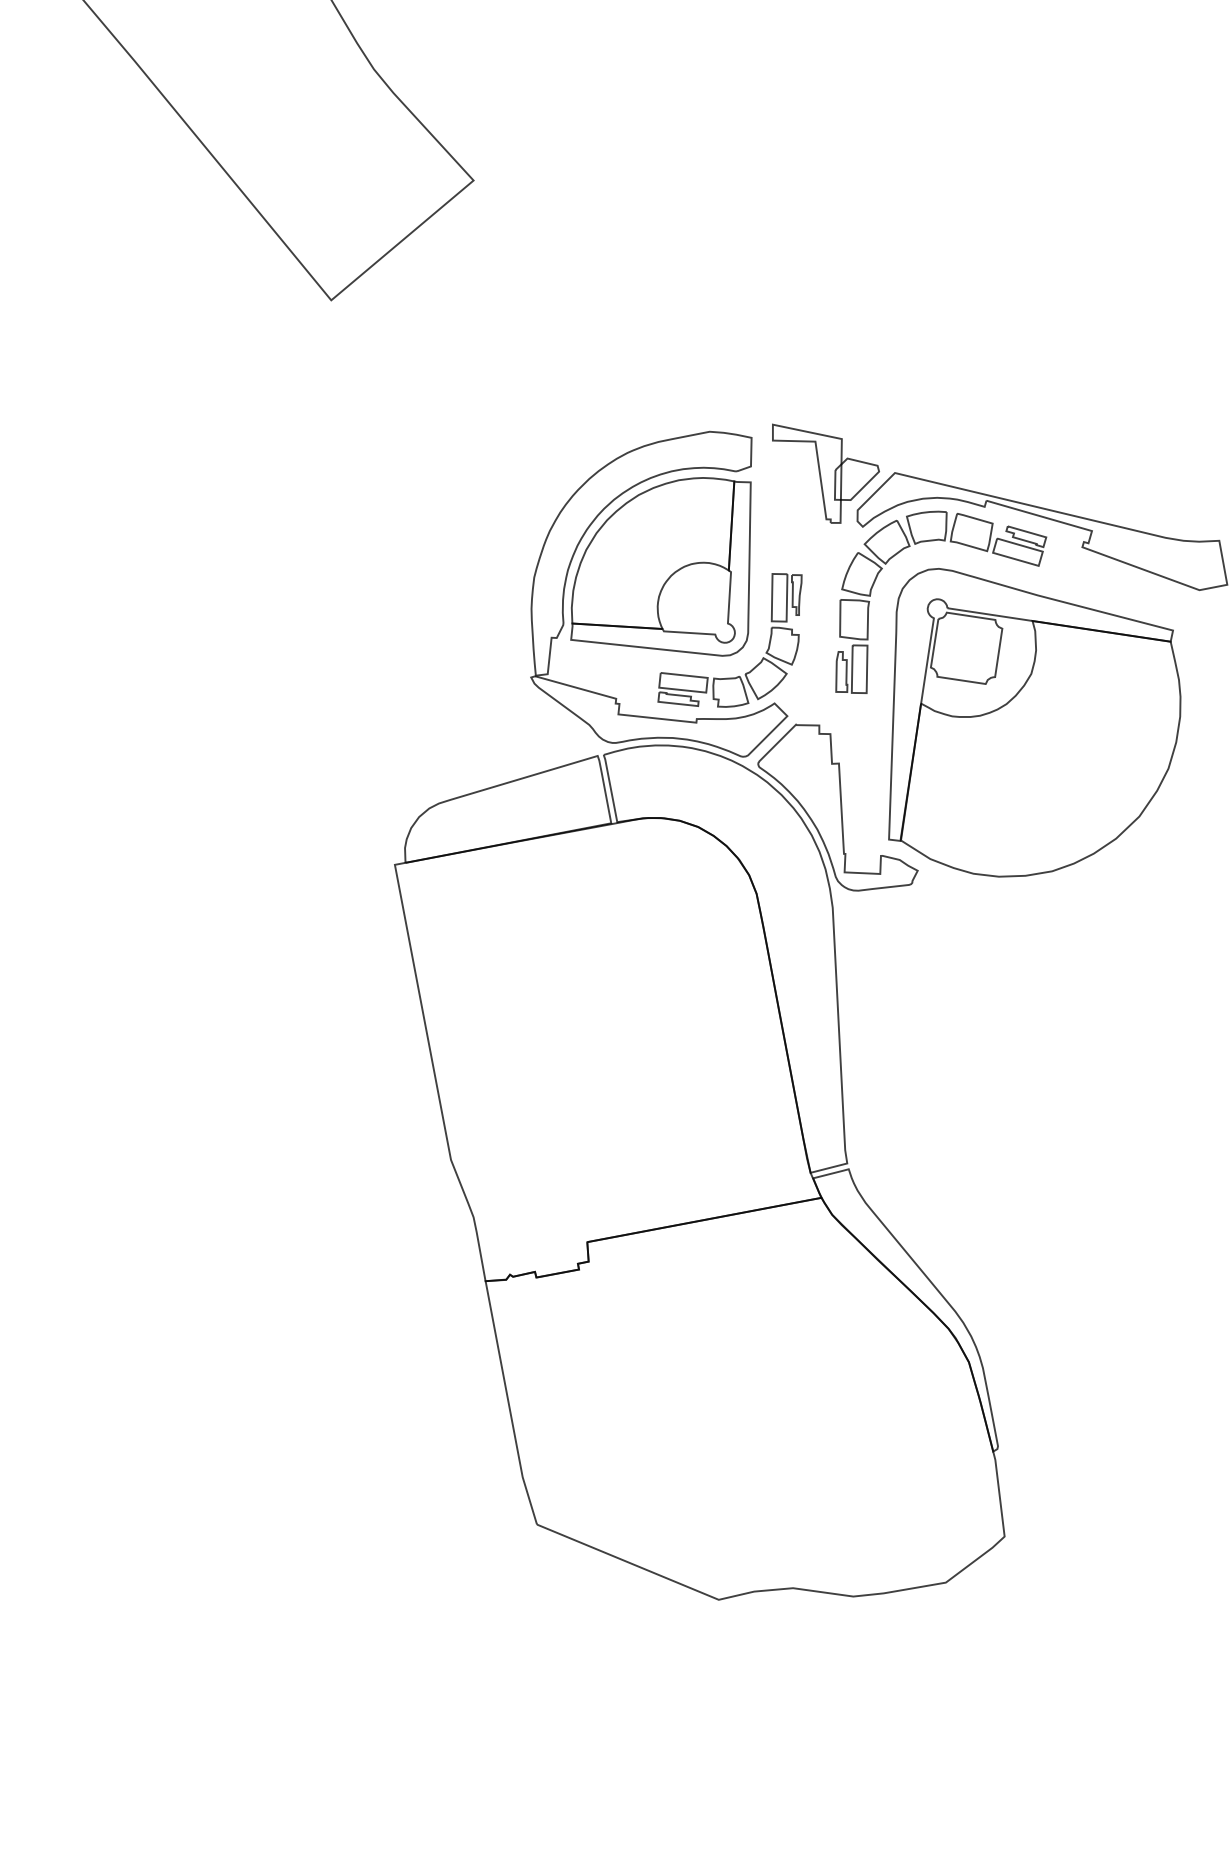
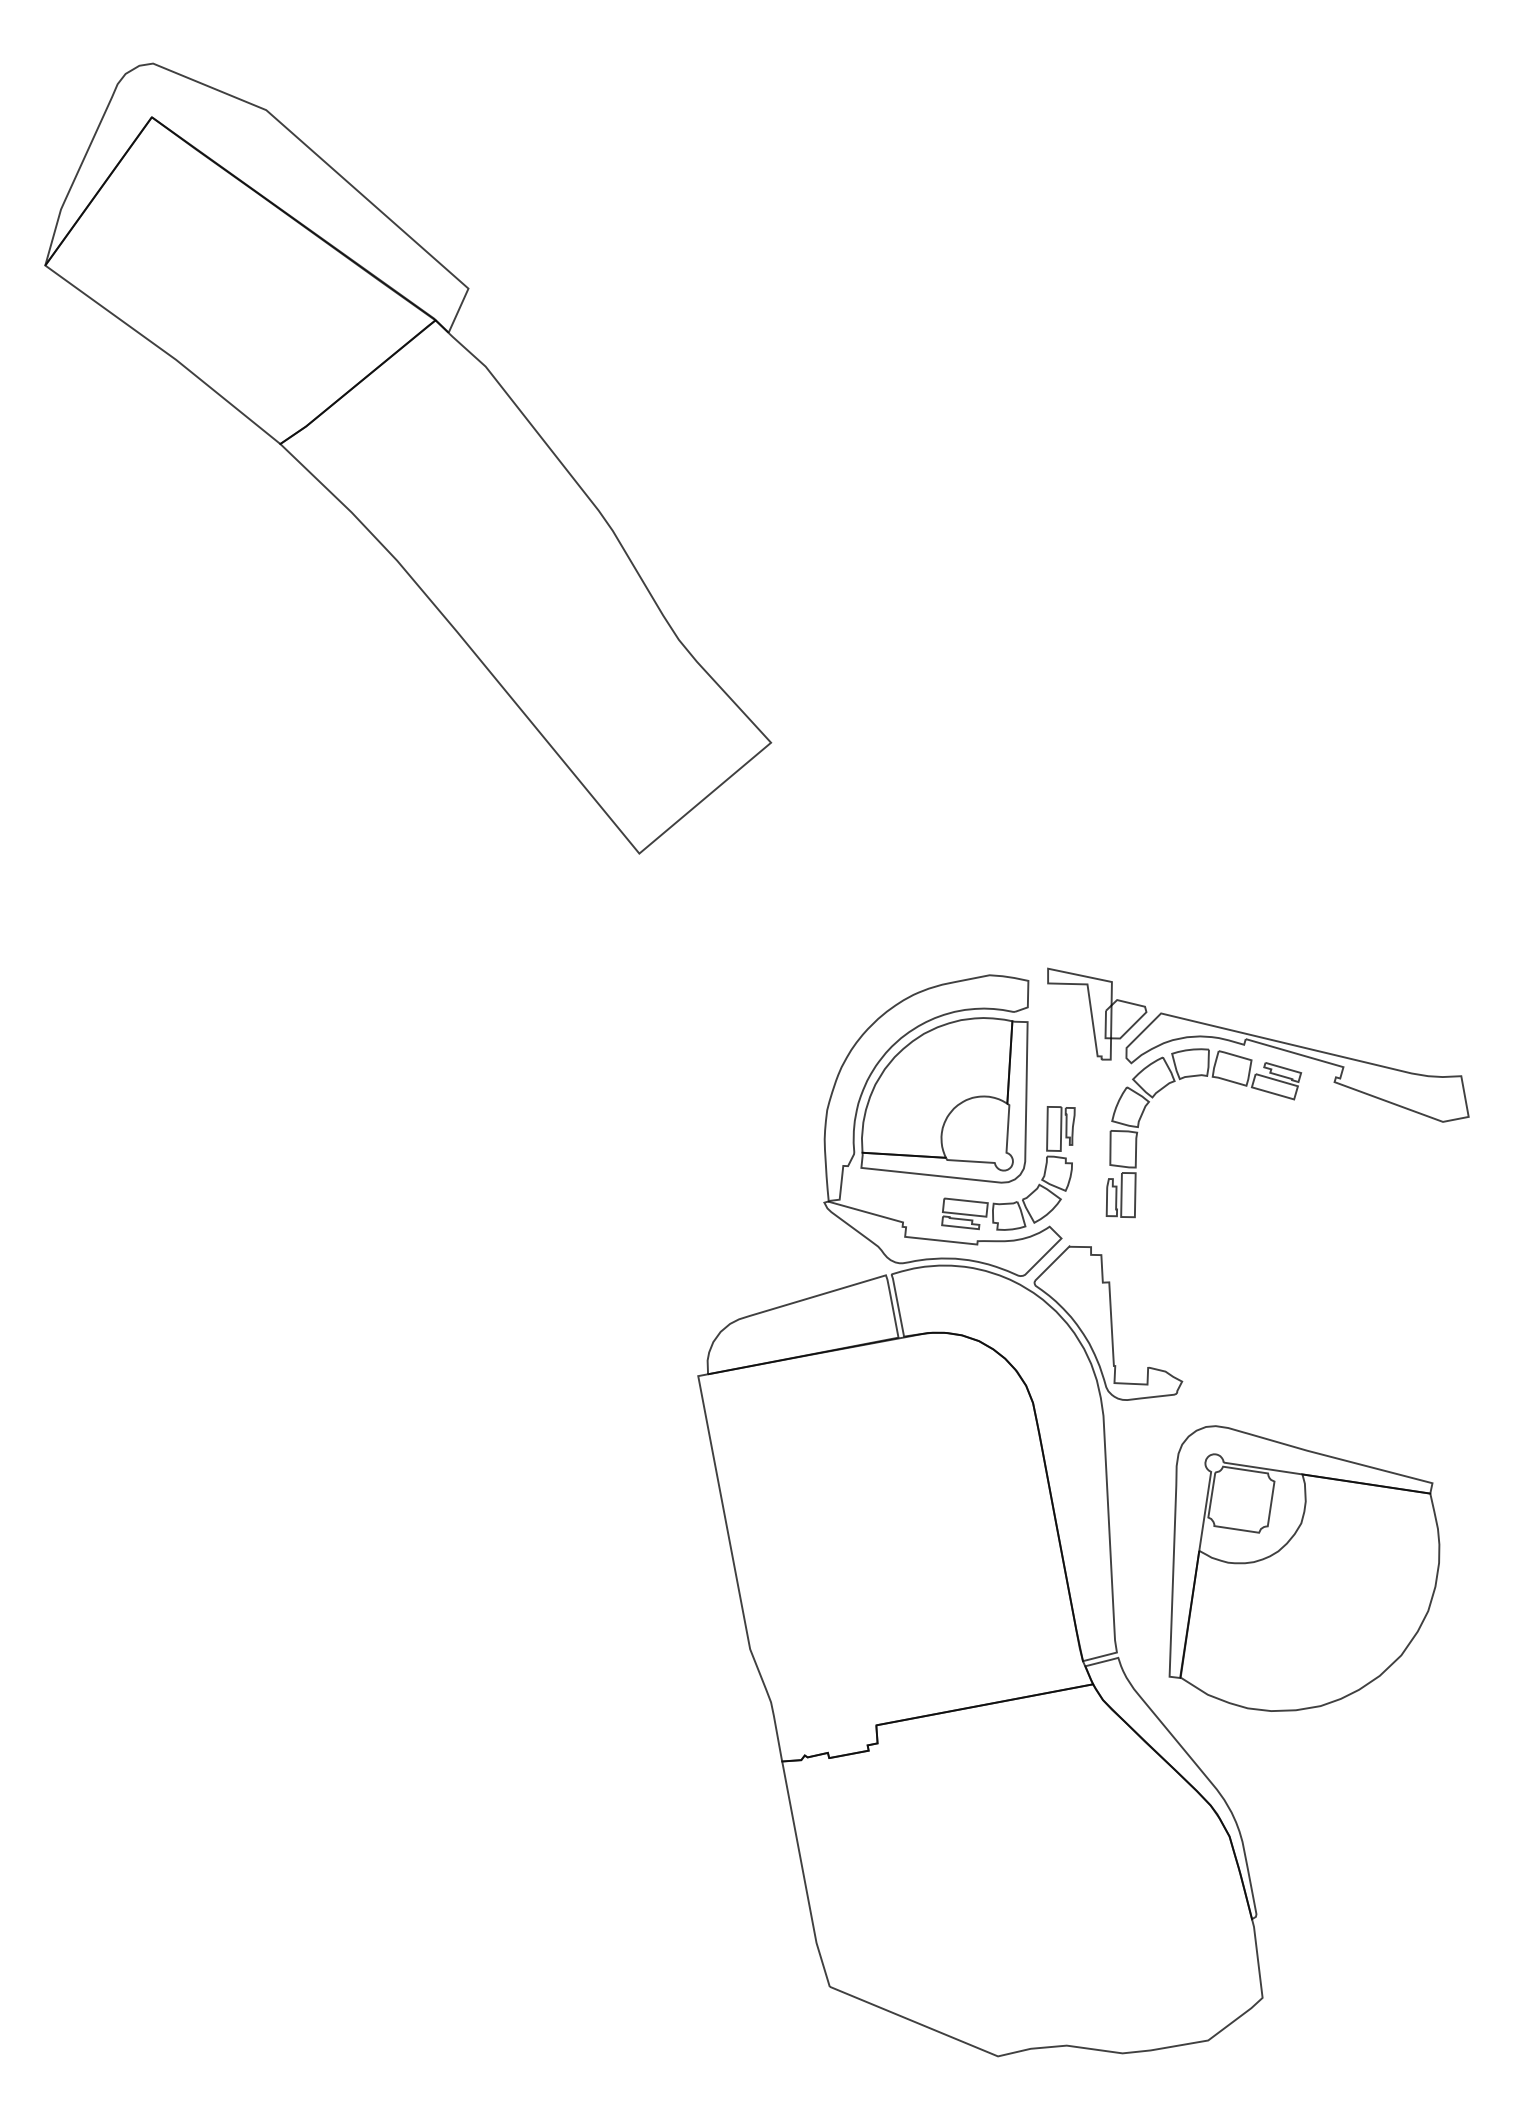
part: (1034, 722) -> (1304, 1568), moved

